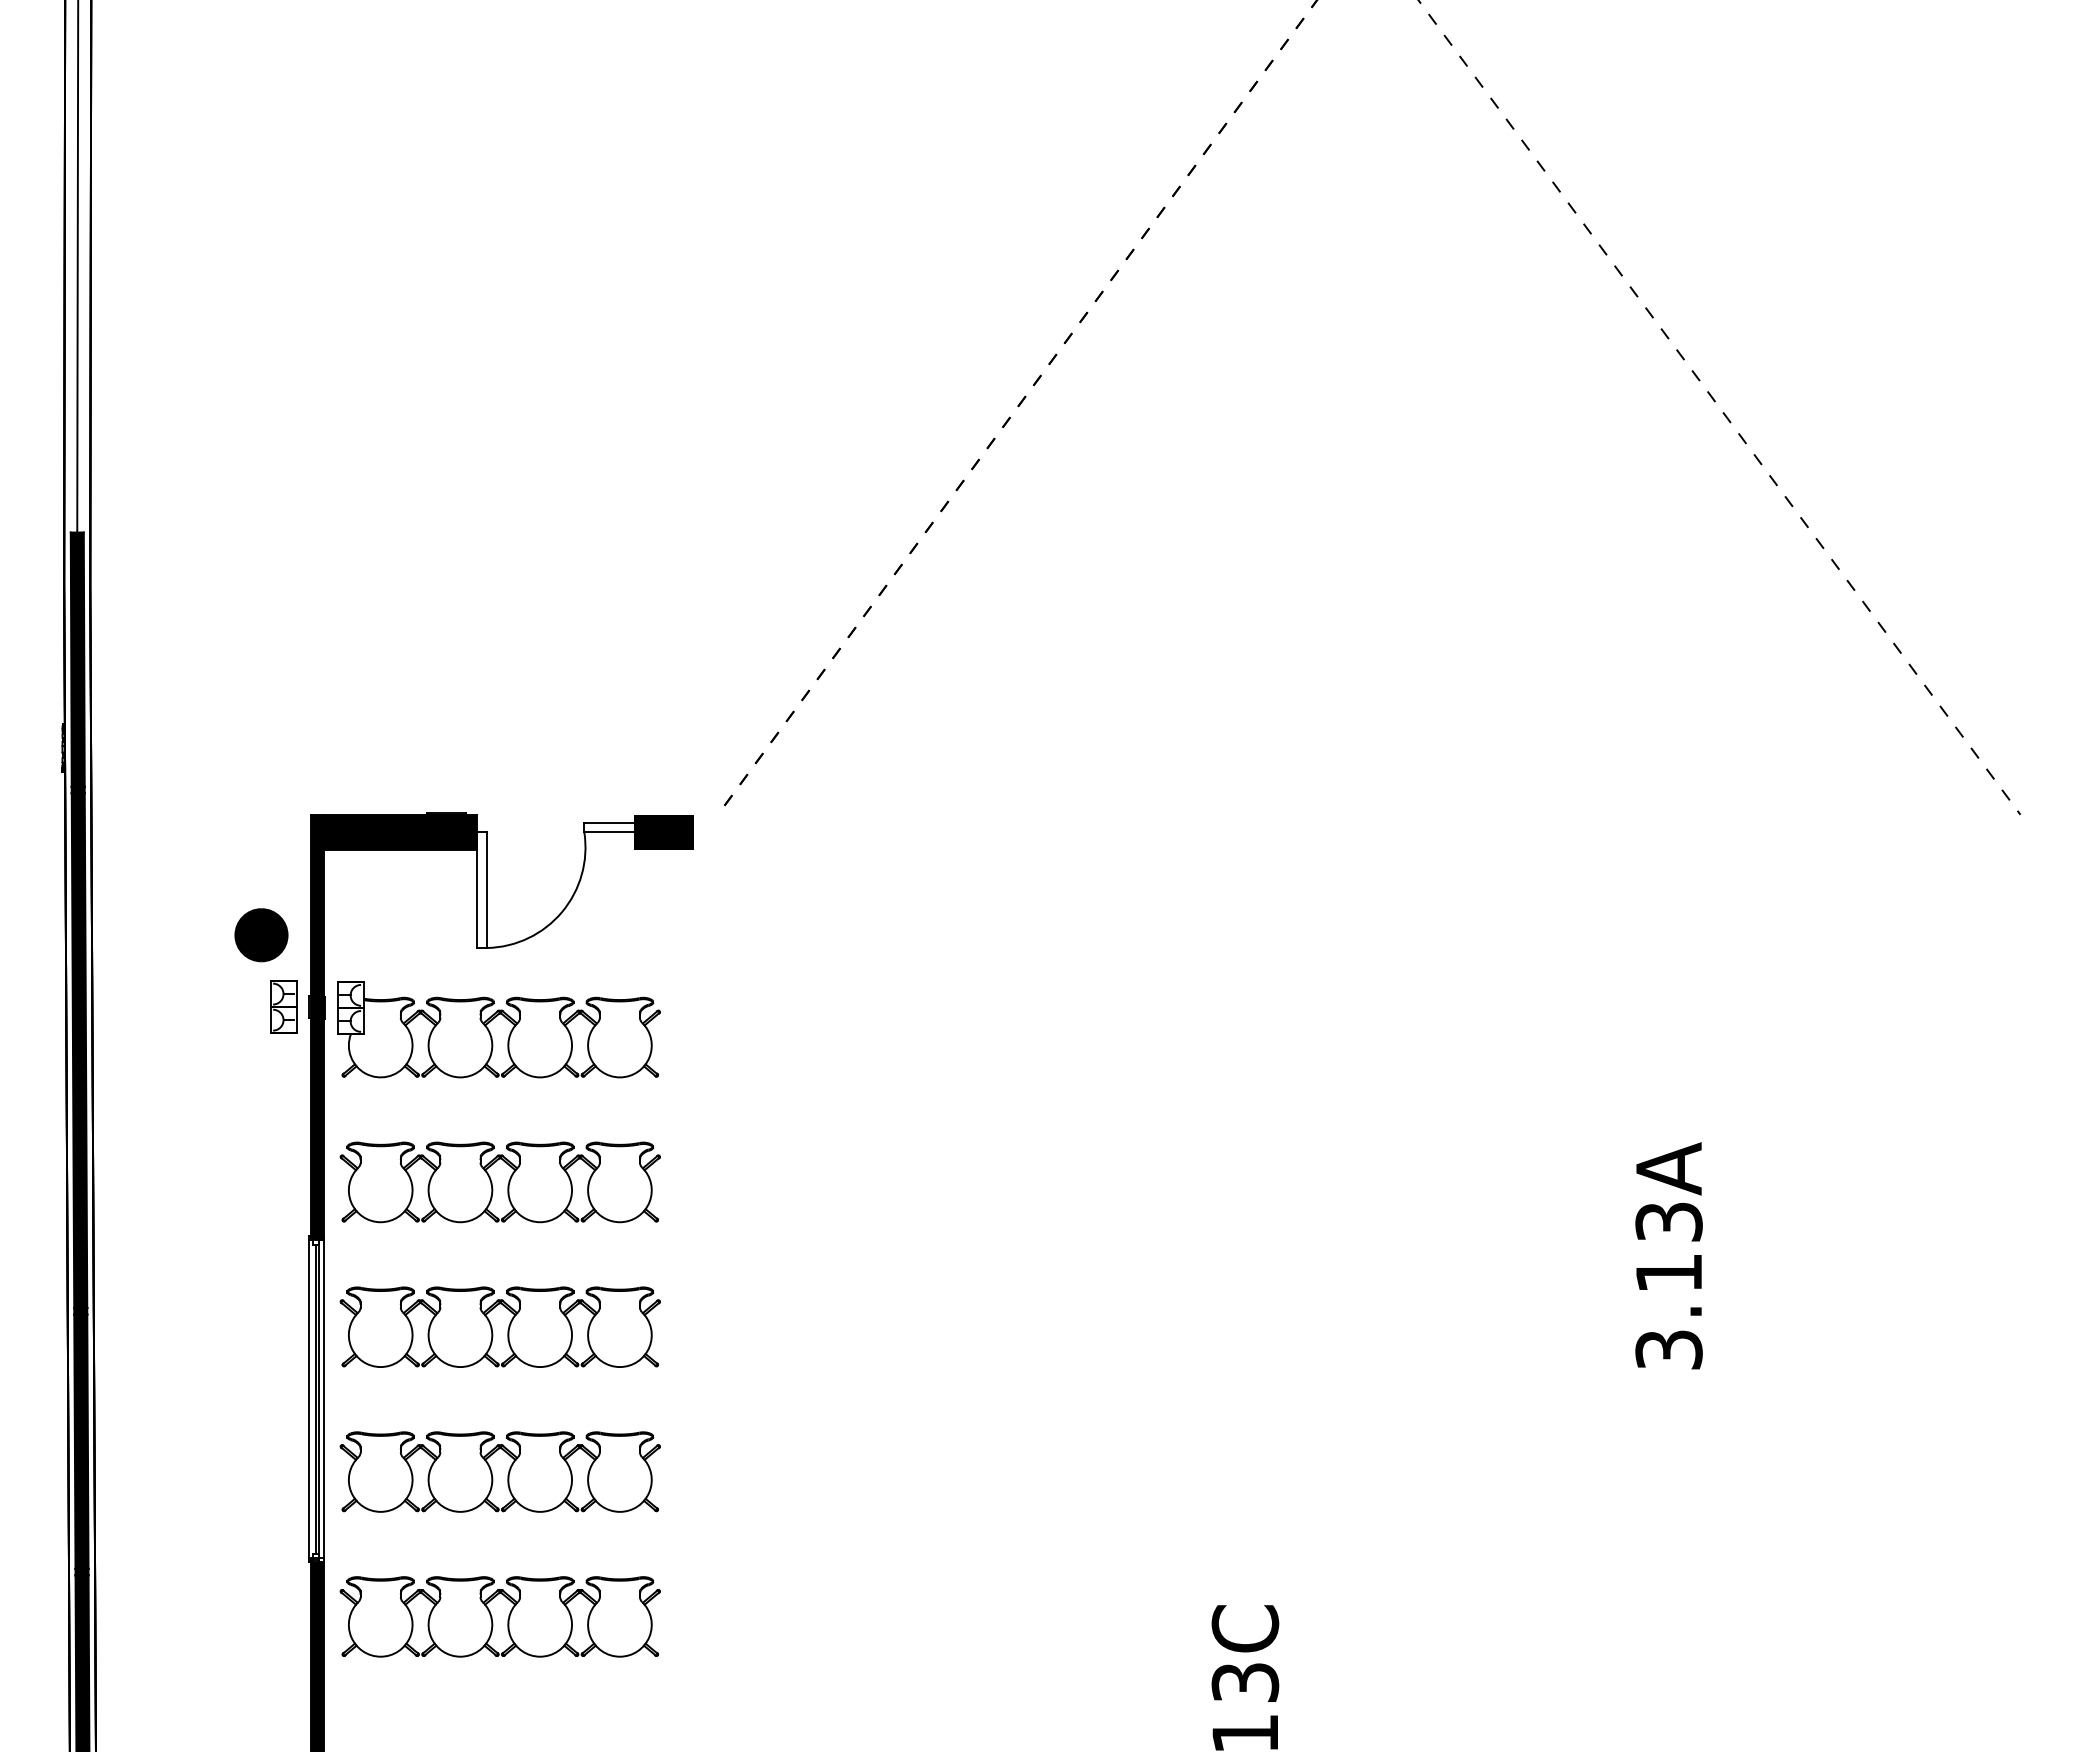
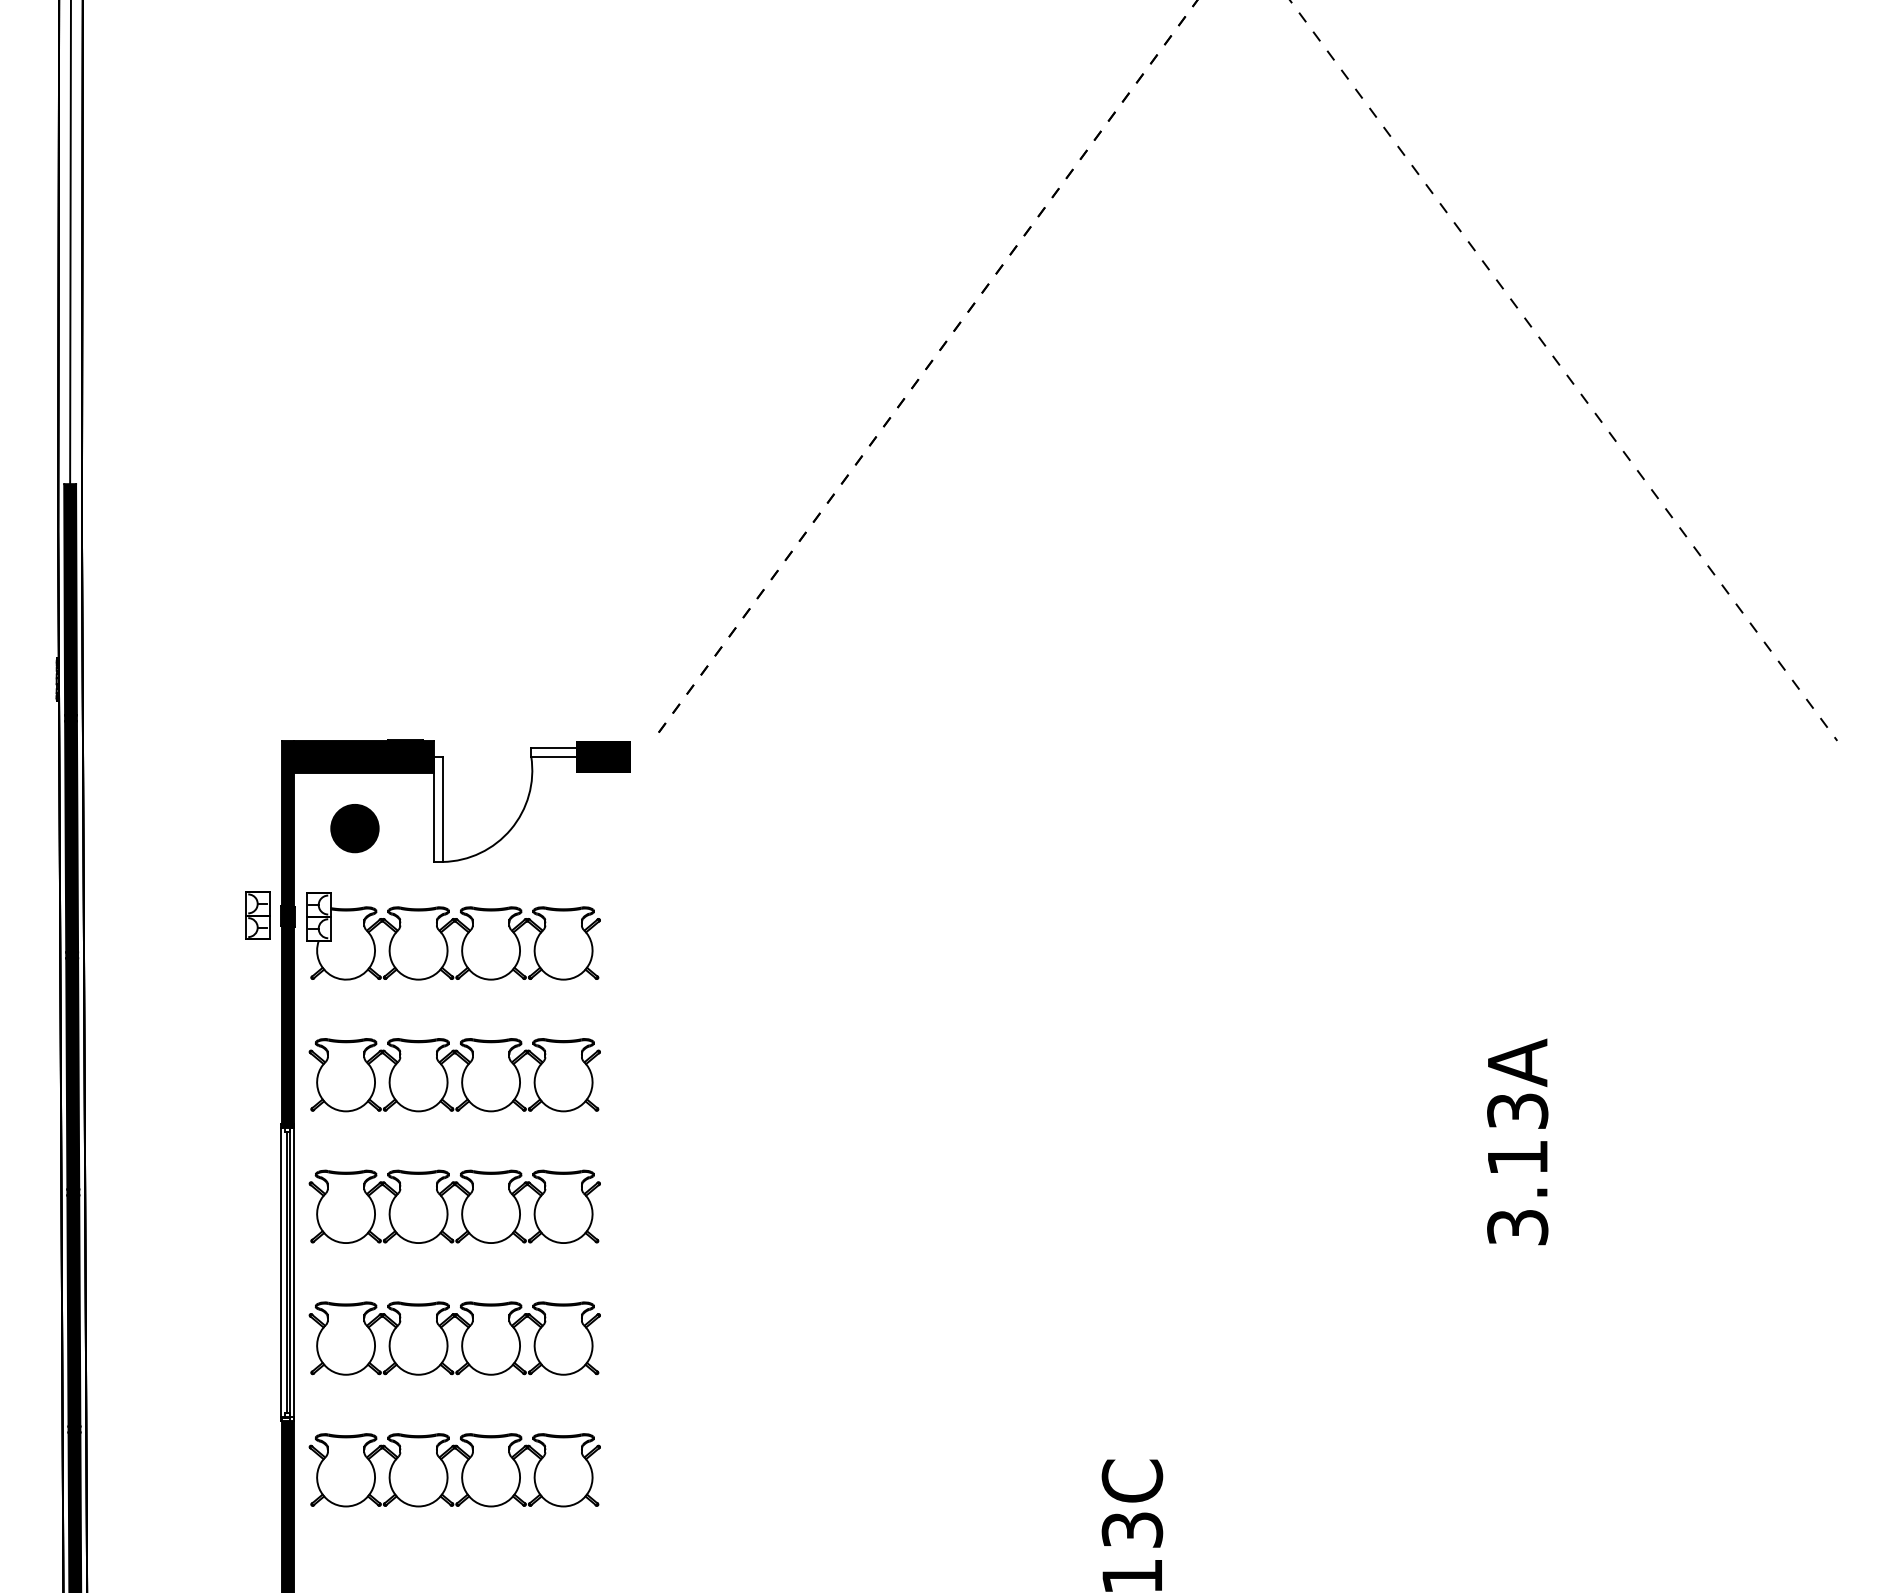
part: (261, 935) -> (354, 828), moved

